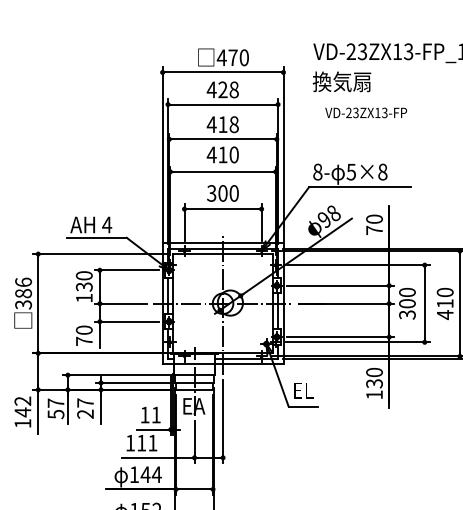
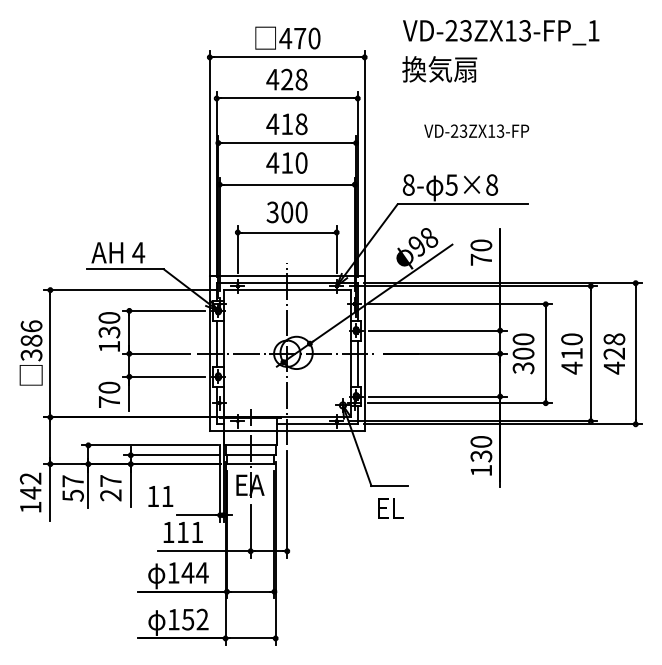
text: (366, 112) -> (476, 130), moved
text: (303, 390) -> (390, 508), moved
text: (150, 415) -> (160, 496), moved

